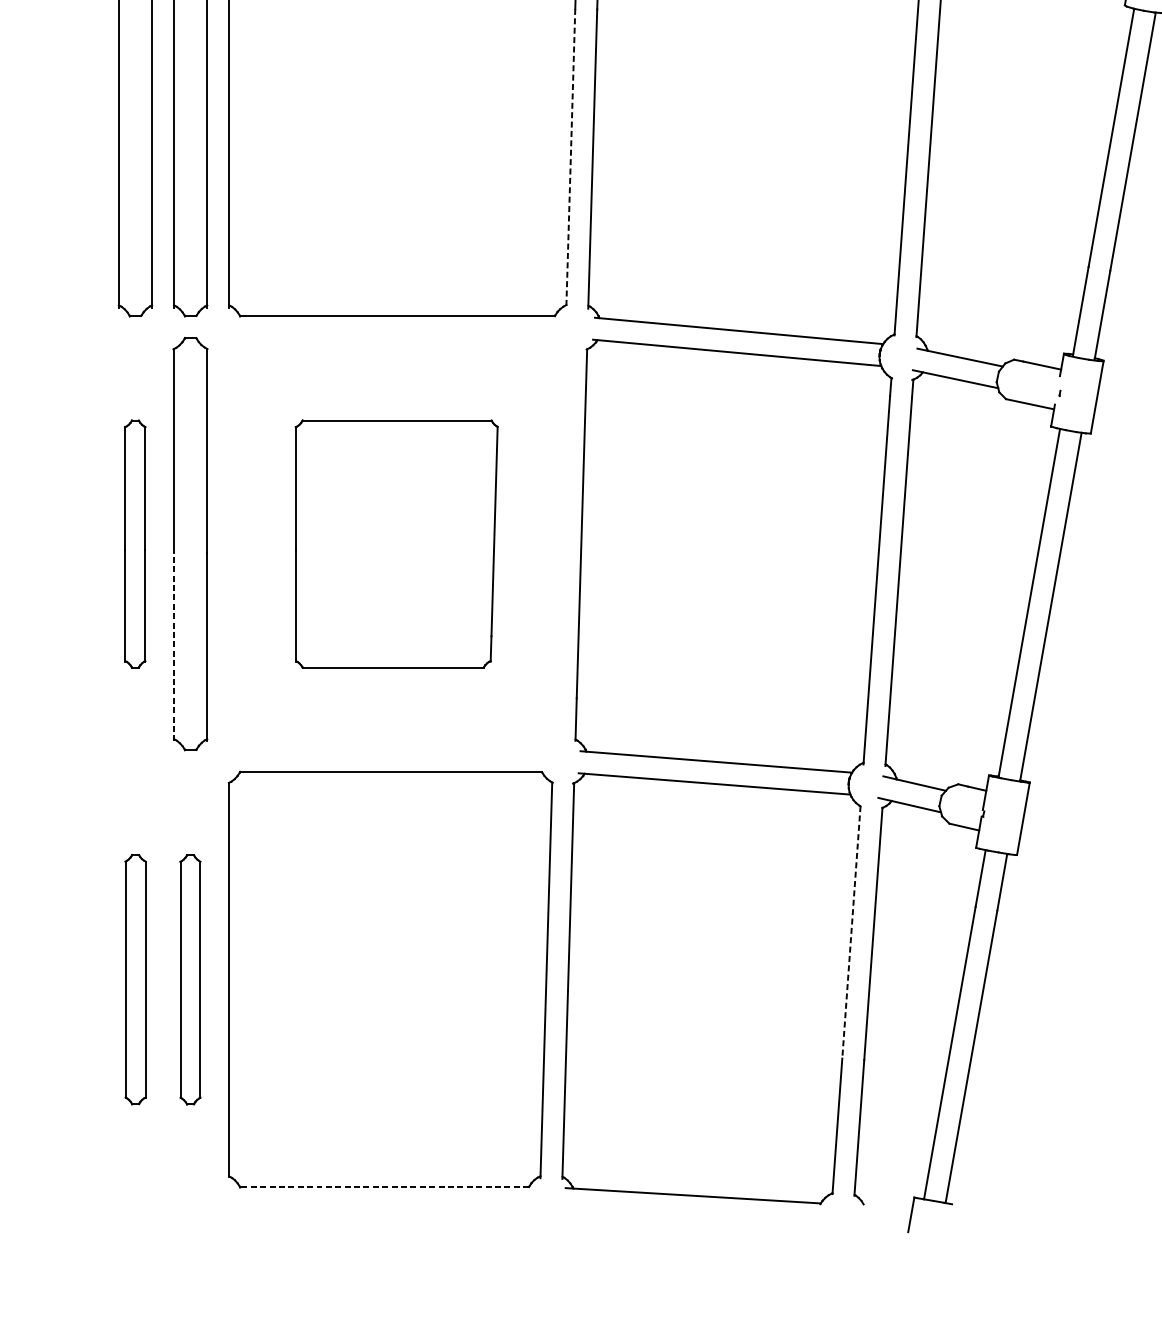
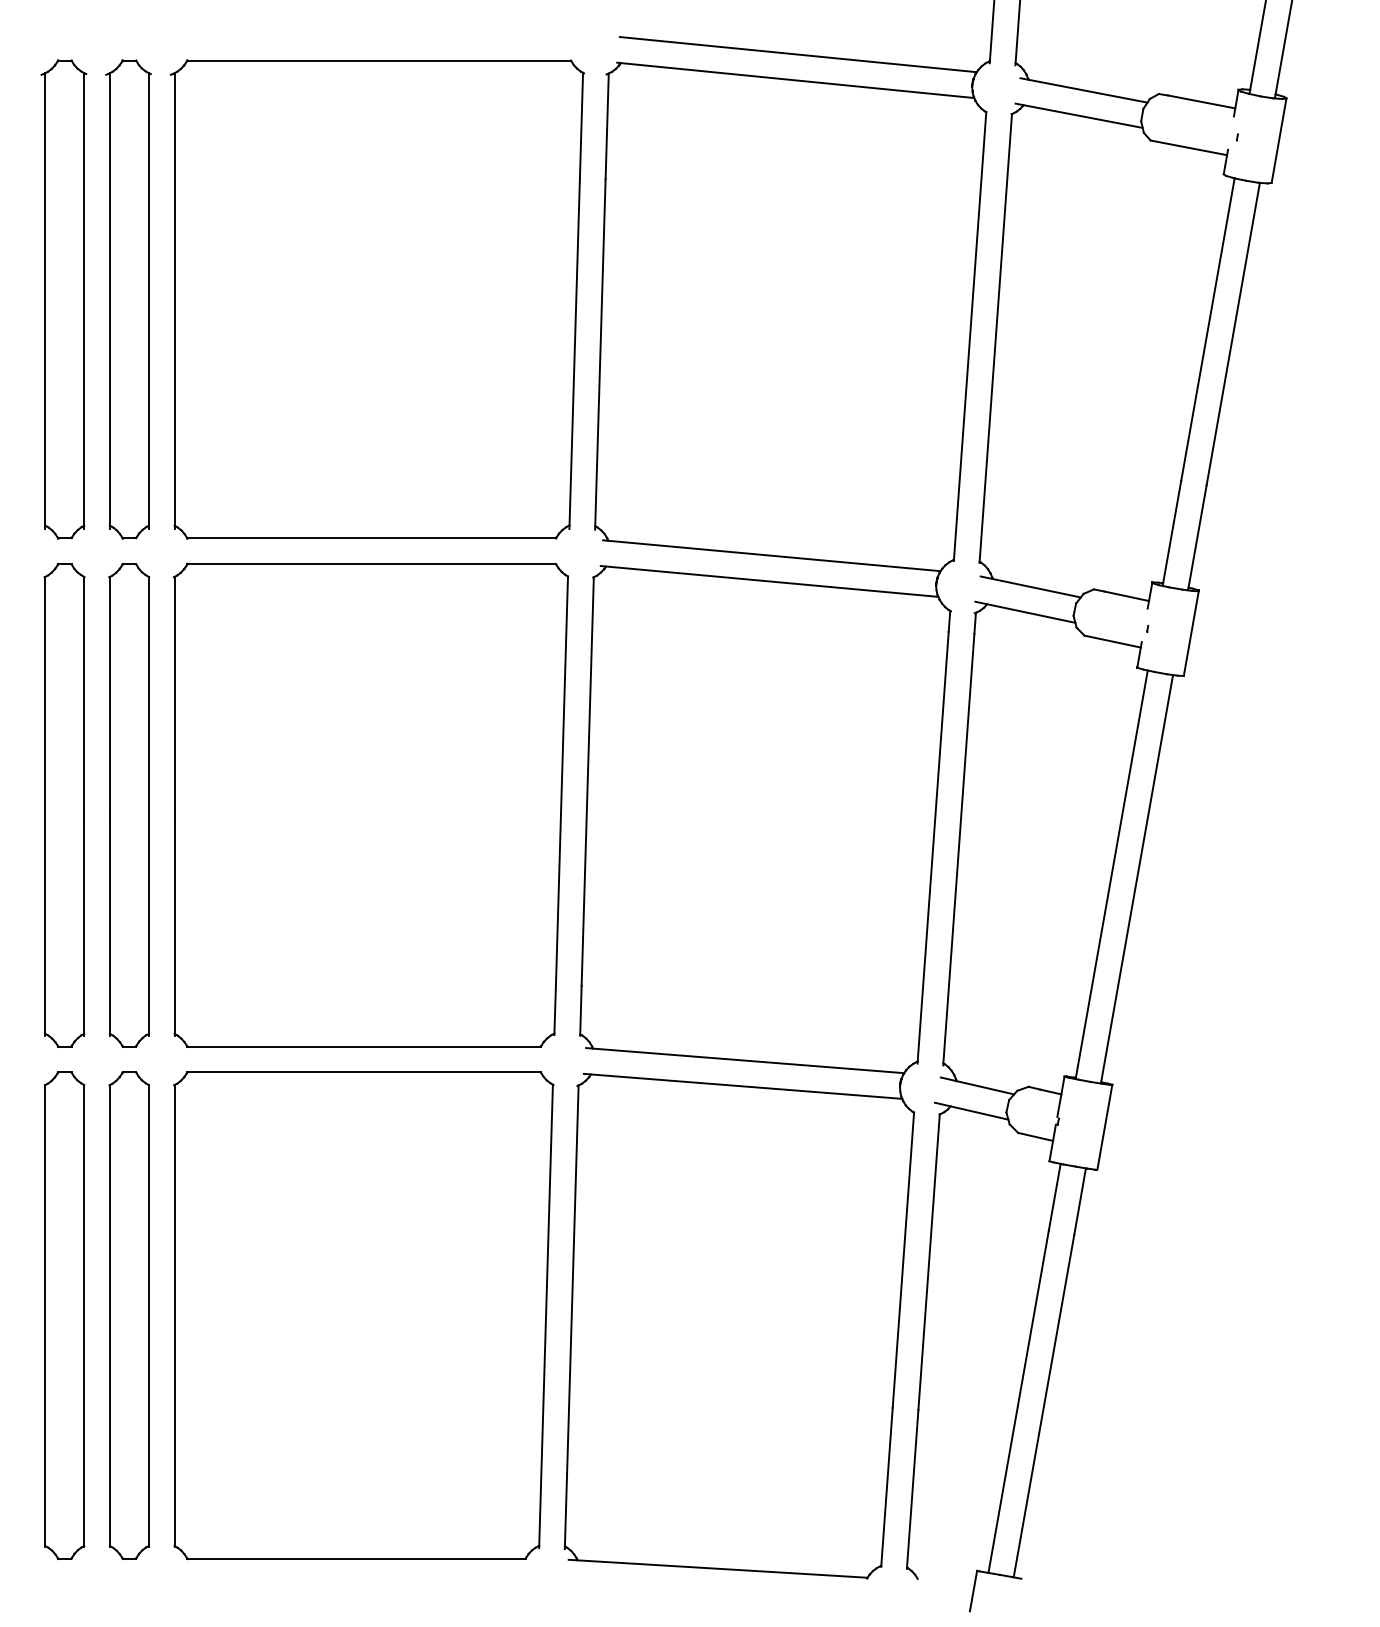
line: (570, 159) -> (574, 354), dashed -> solid
part: (135, 544) -> (64, 805), size x1.67
part: (396, 544) -> (370, 805), size x1.67
line: (173, 646) -> (109, 925), dashed -> solid
line: (851, 932) -> (903, 1260), dashed -> solid
part: (135, 979) -> (64, 1315), size x1.67
part: (189, 979) -> (128, 1315), size x1.67
line: (384, 1186) -> (356, 1558), dashed -> solid

